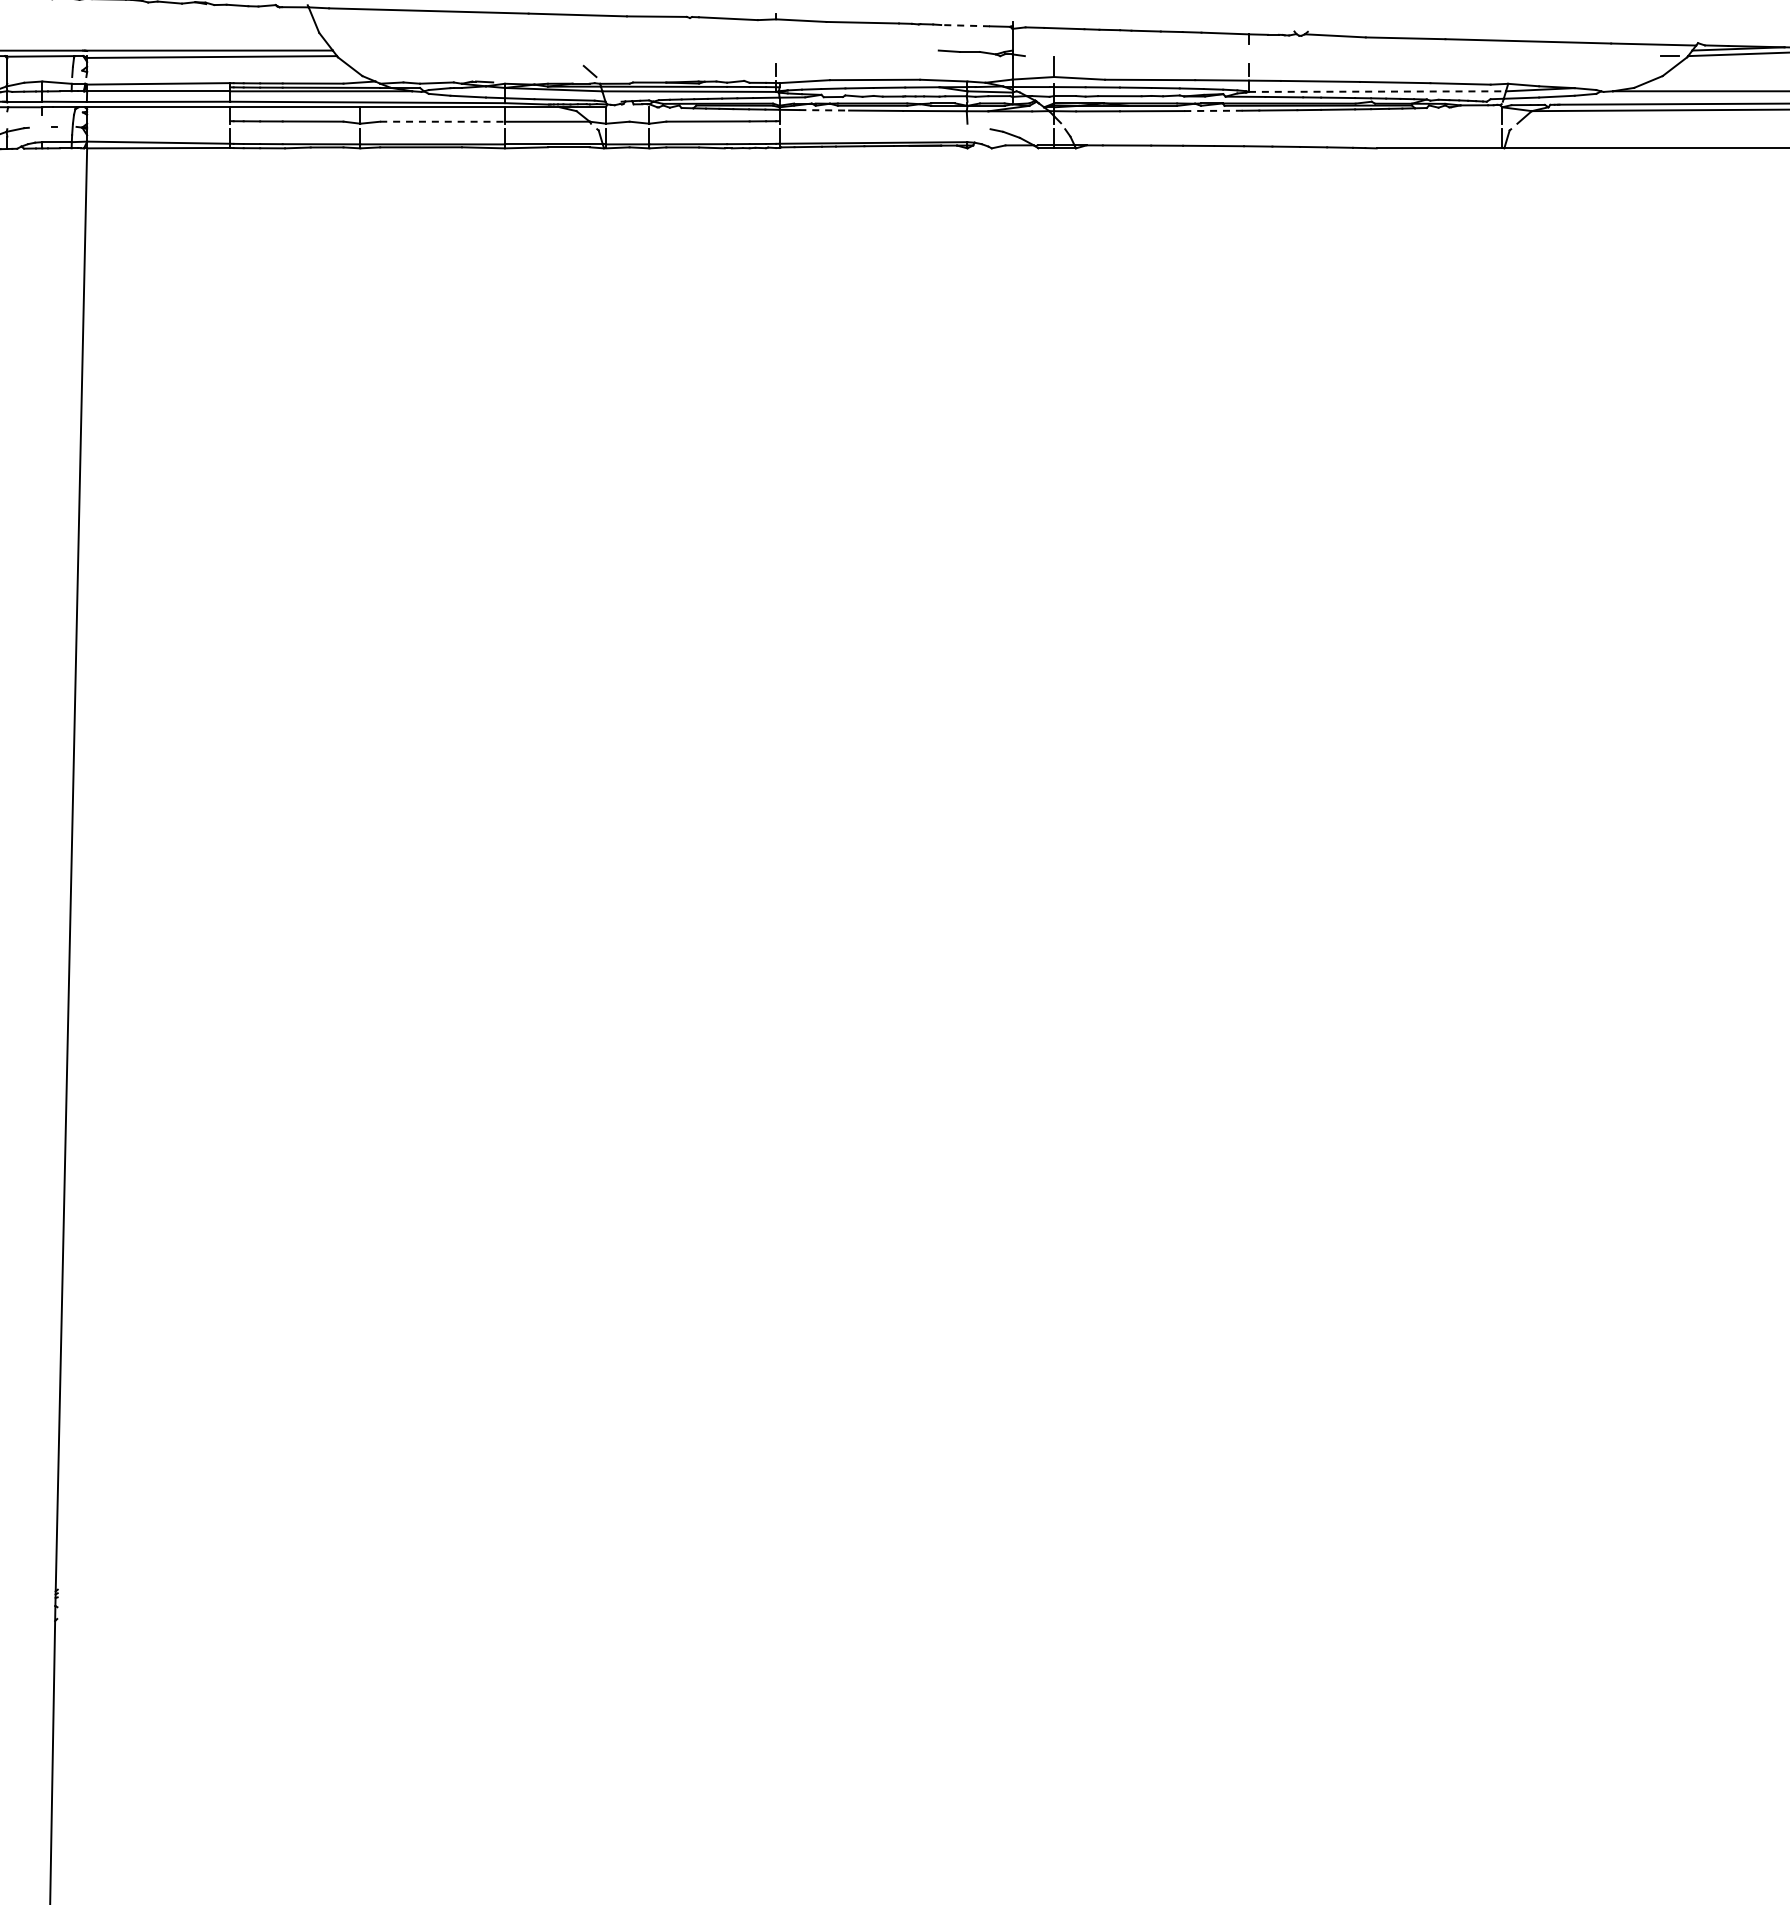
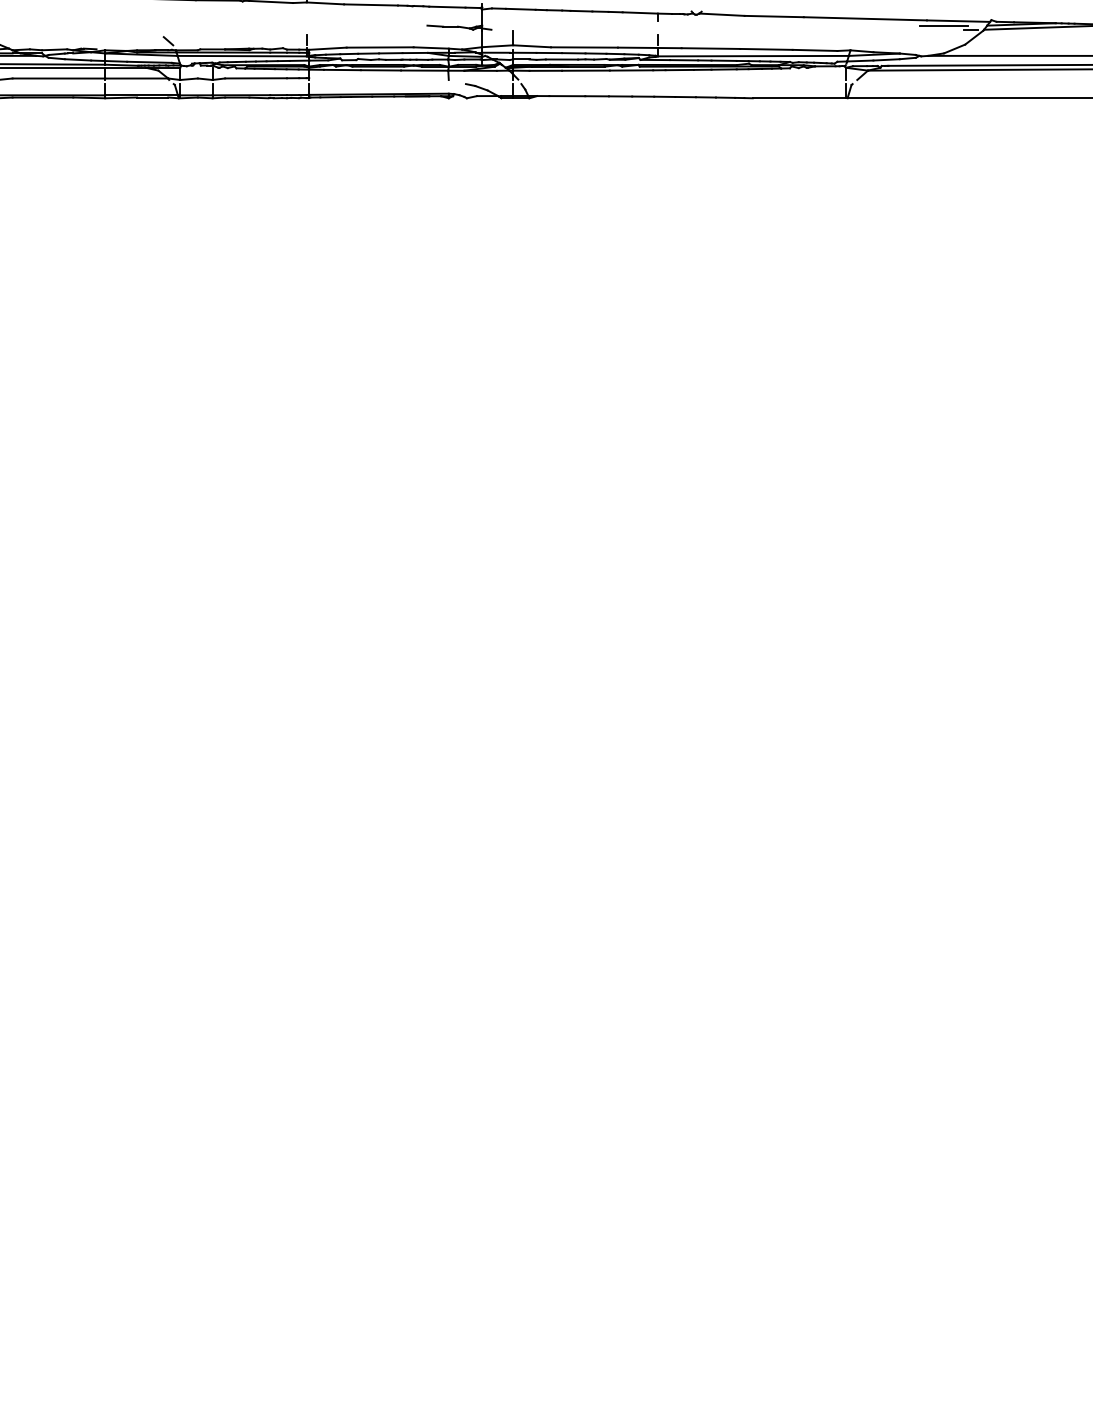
line: (965, 25) -> (447, 7), dashed -> solid
line: (1633, 50) -> (943, 25), added
line: (1377, 91) -> (753, 56), dashed -> solid
line: (824, 110) -> (342, 70), dashed -> solid
line: (1213, 110) -> (631, 70), dashed -> solid
line: (443, 121) -> (59, 78), dashed -> solid

